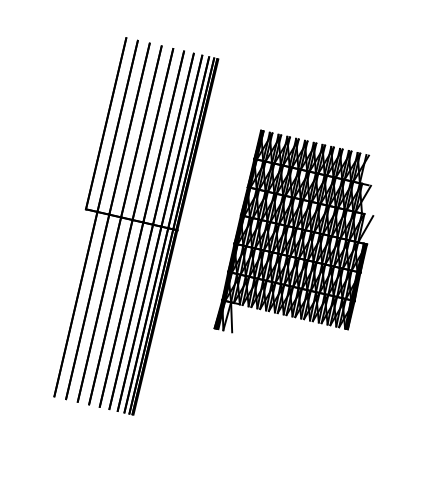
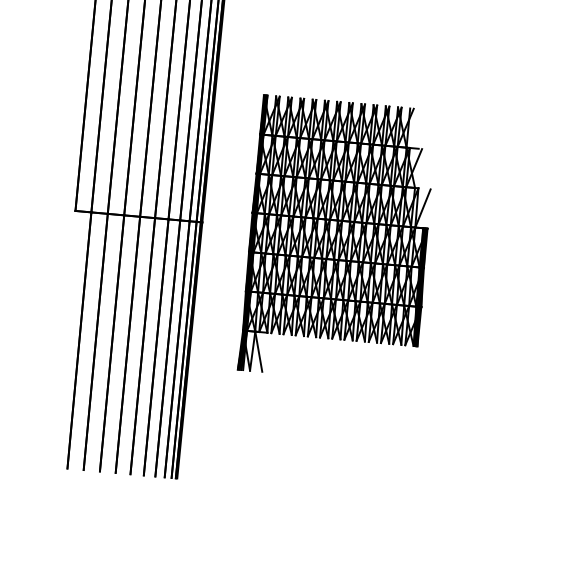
part: (293, 231) -> (326, 224), moved

